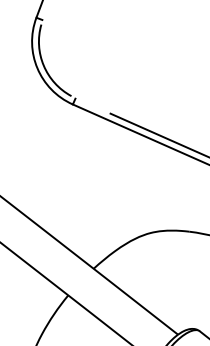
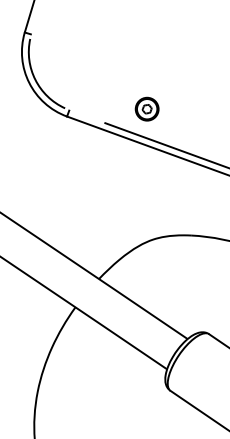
part: (152, 101) -> (146, 108), added

